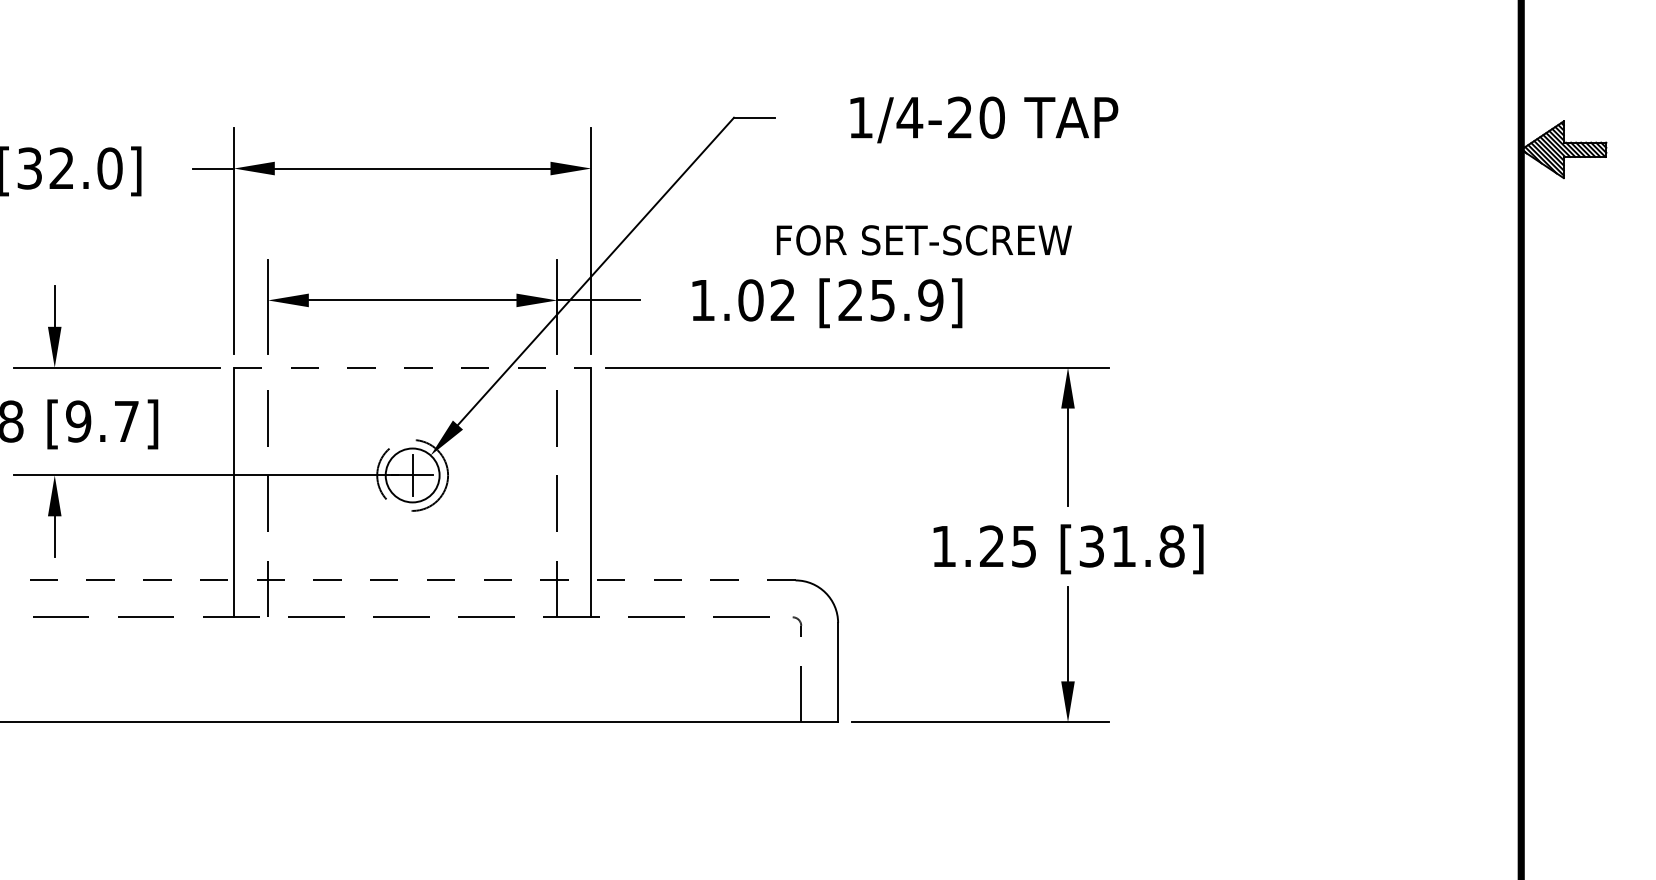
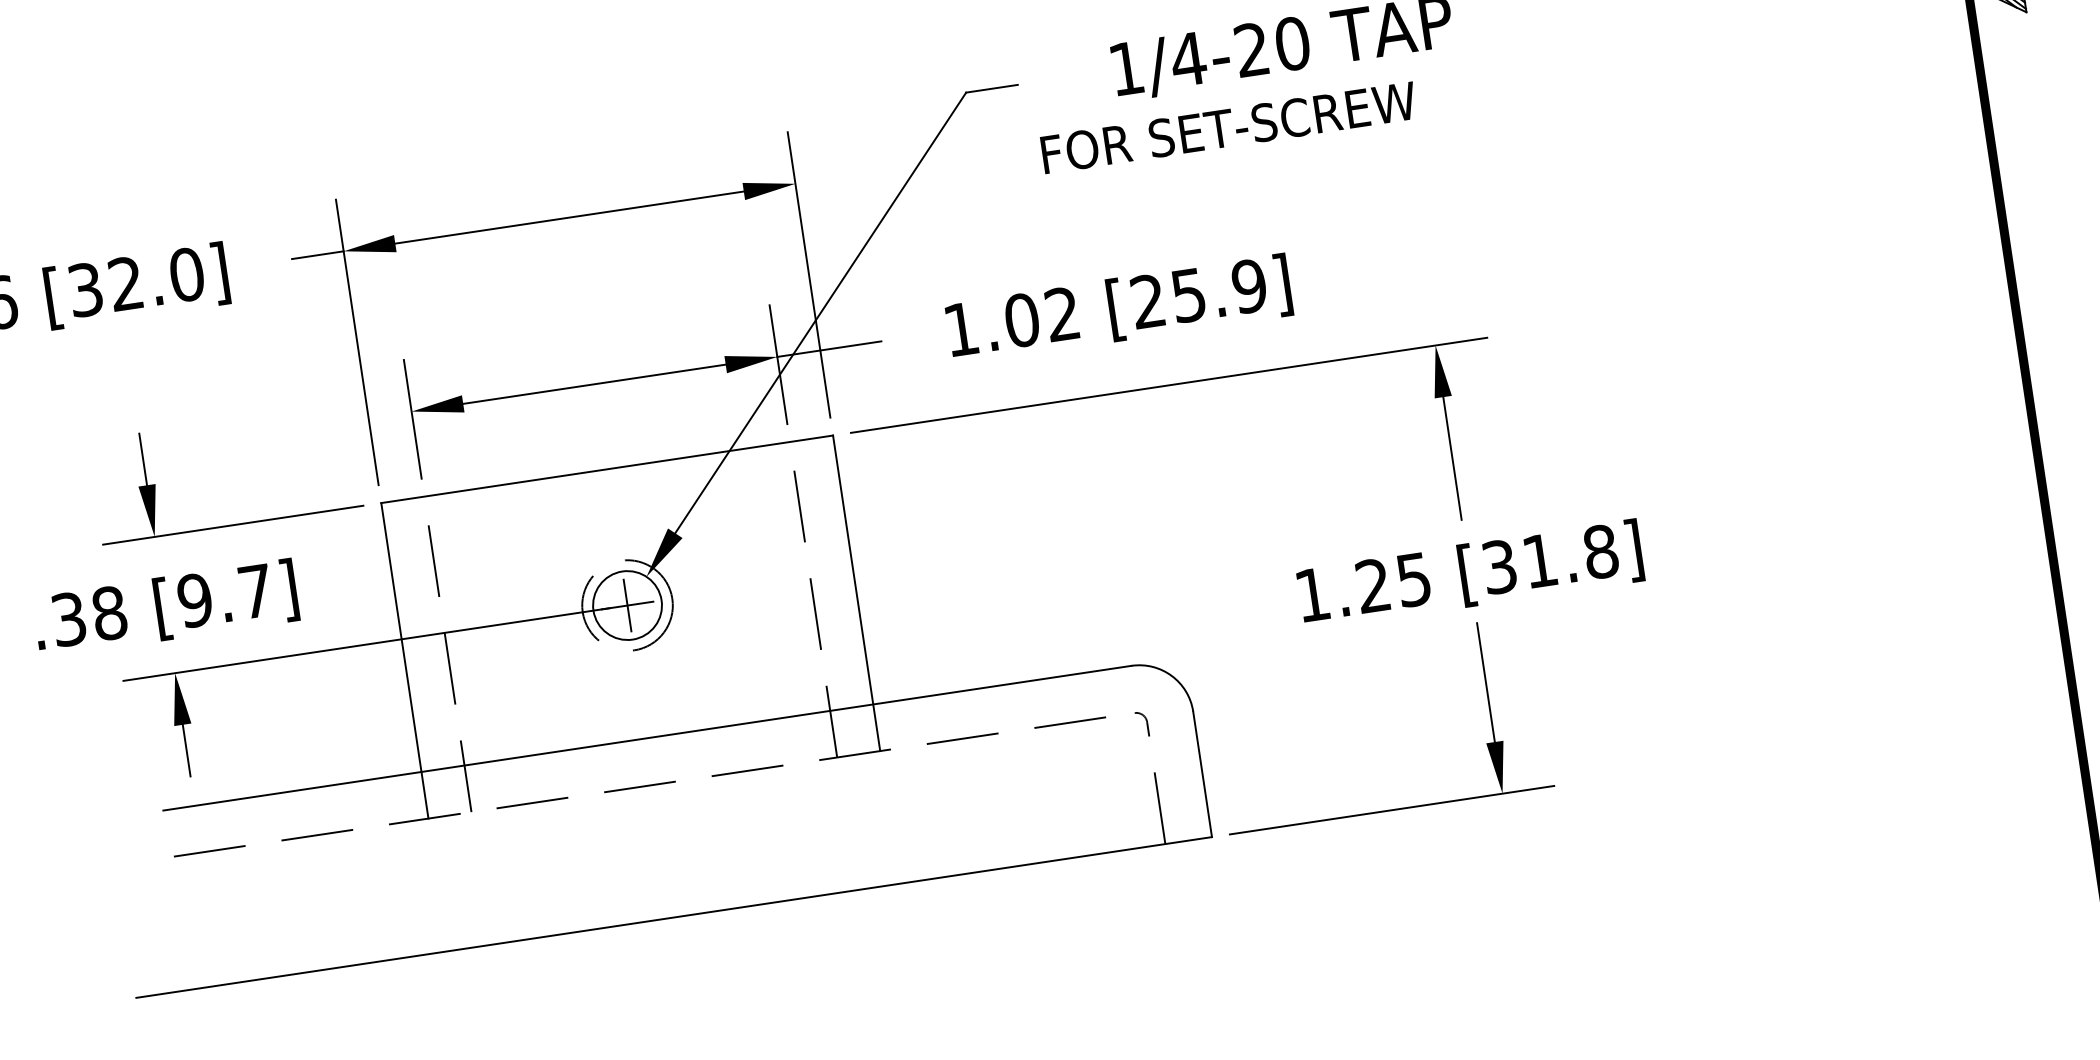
text: (923, 240) -> (1227, 128), moved
line: (412, 367) -> (606, 469), dashed -> solid
line: (412, 580) -> (647, 738), dashed -> solid

